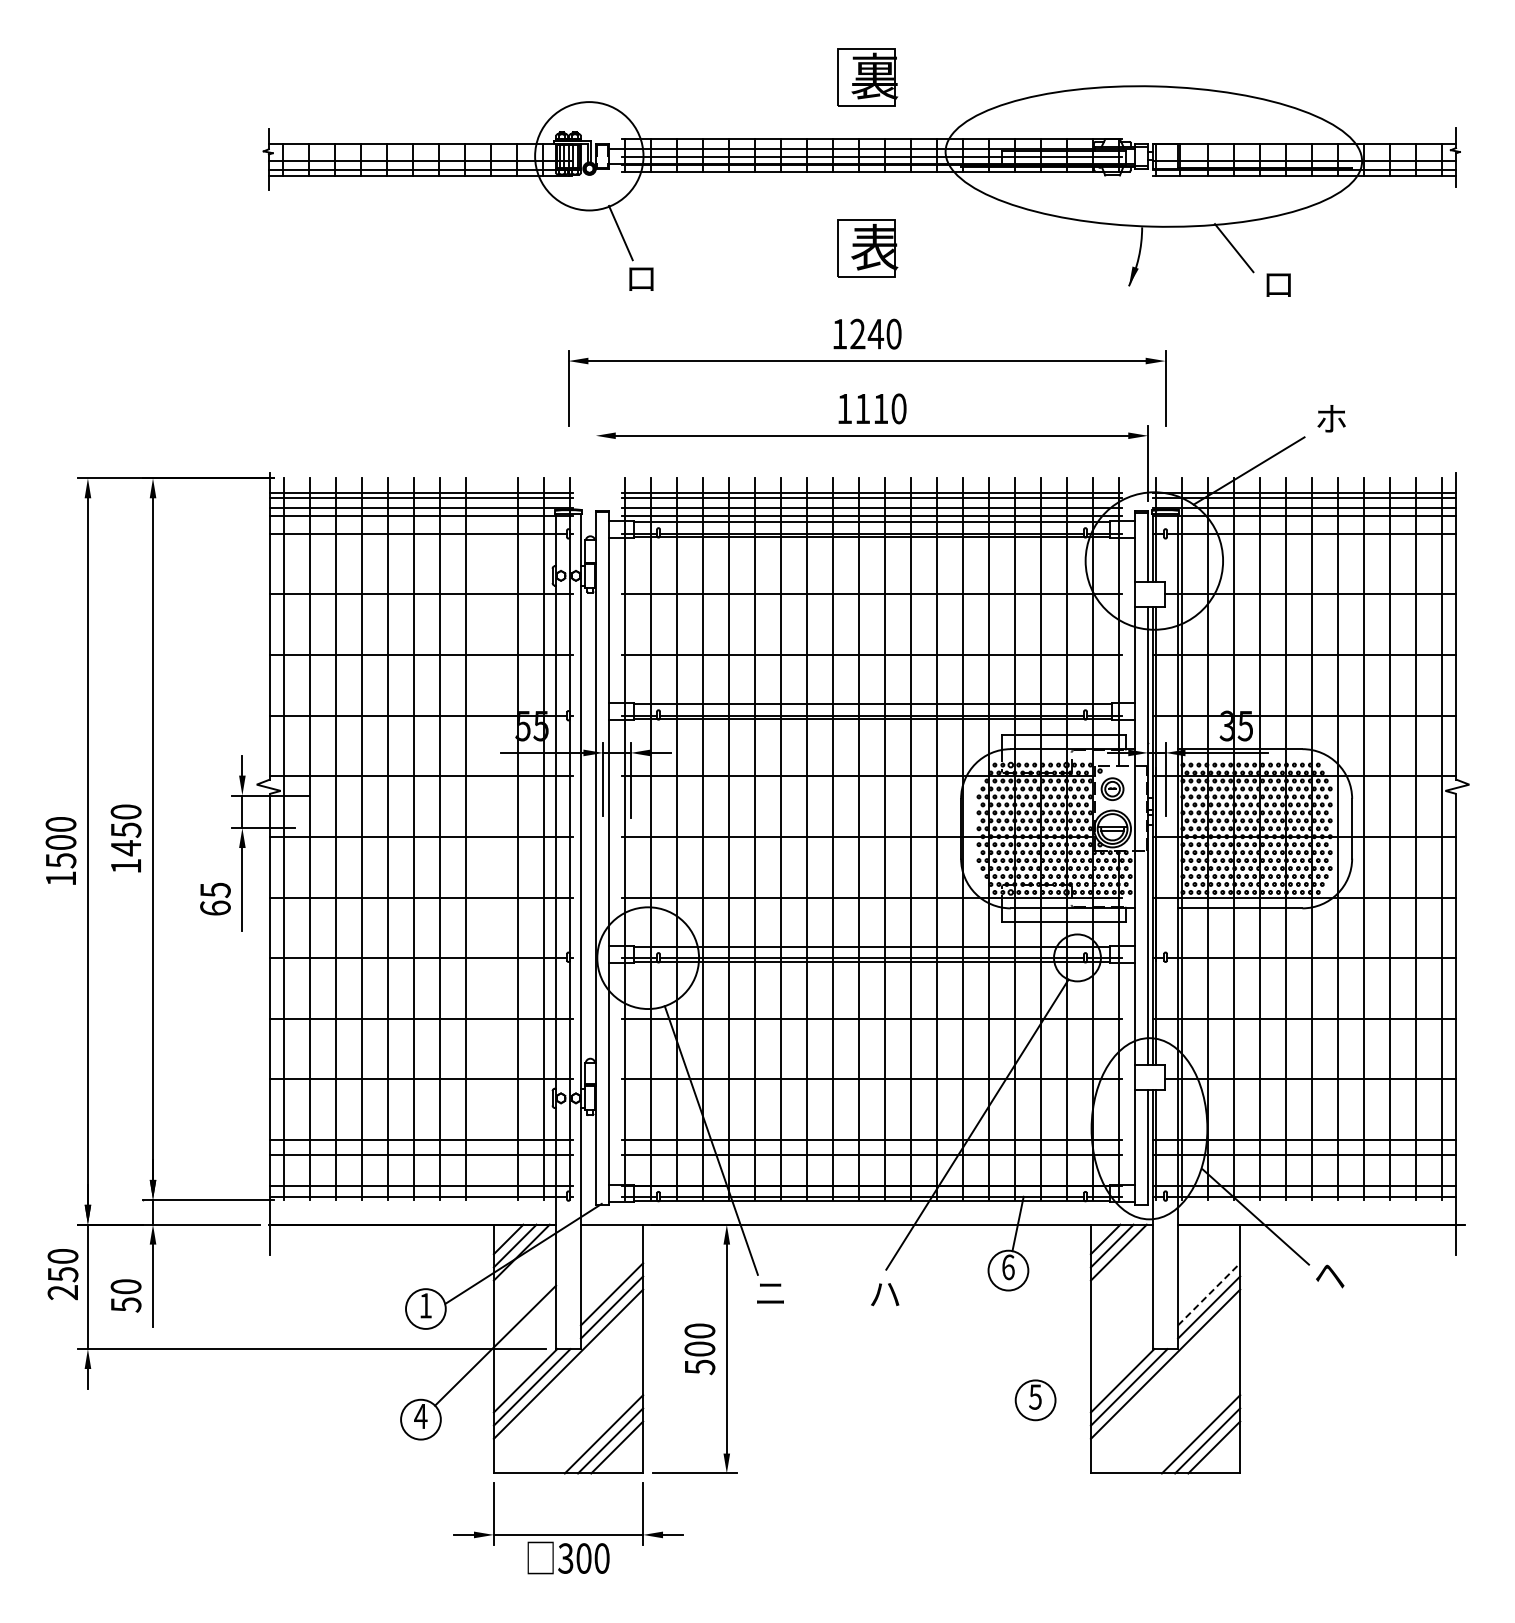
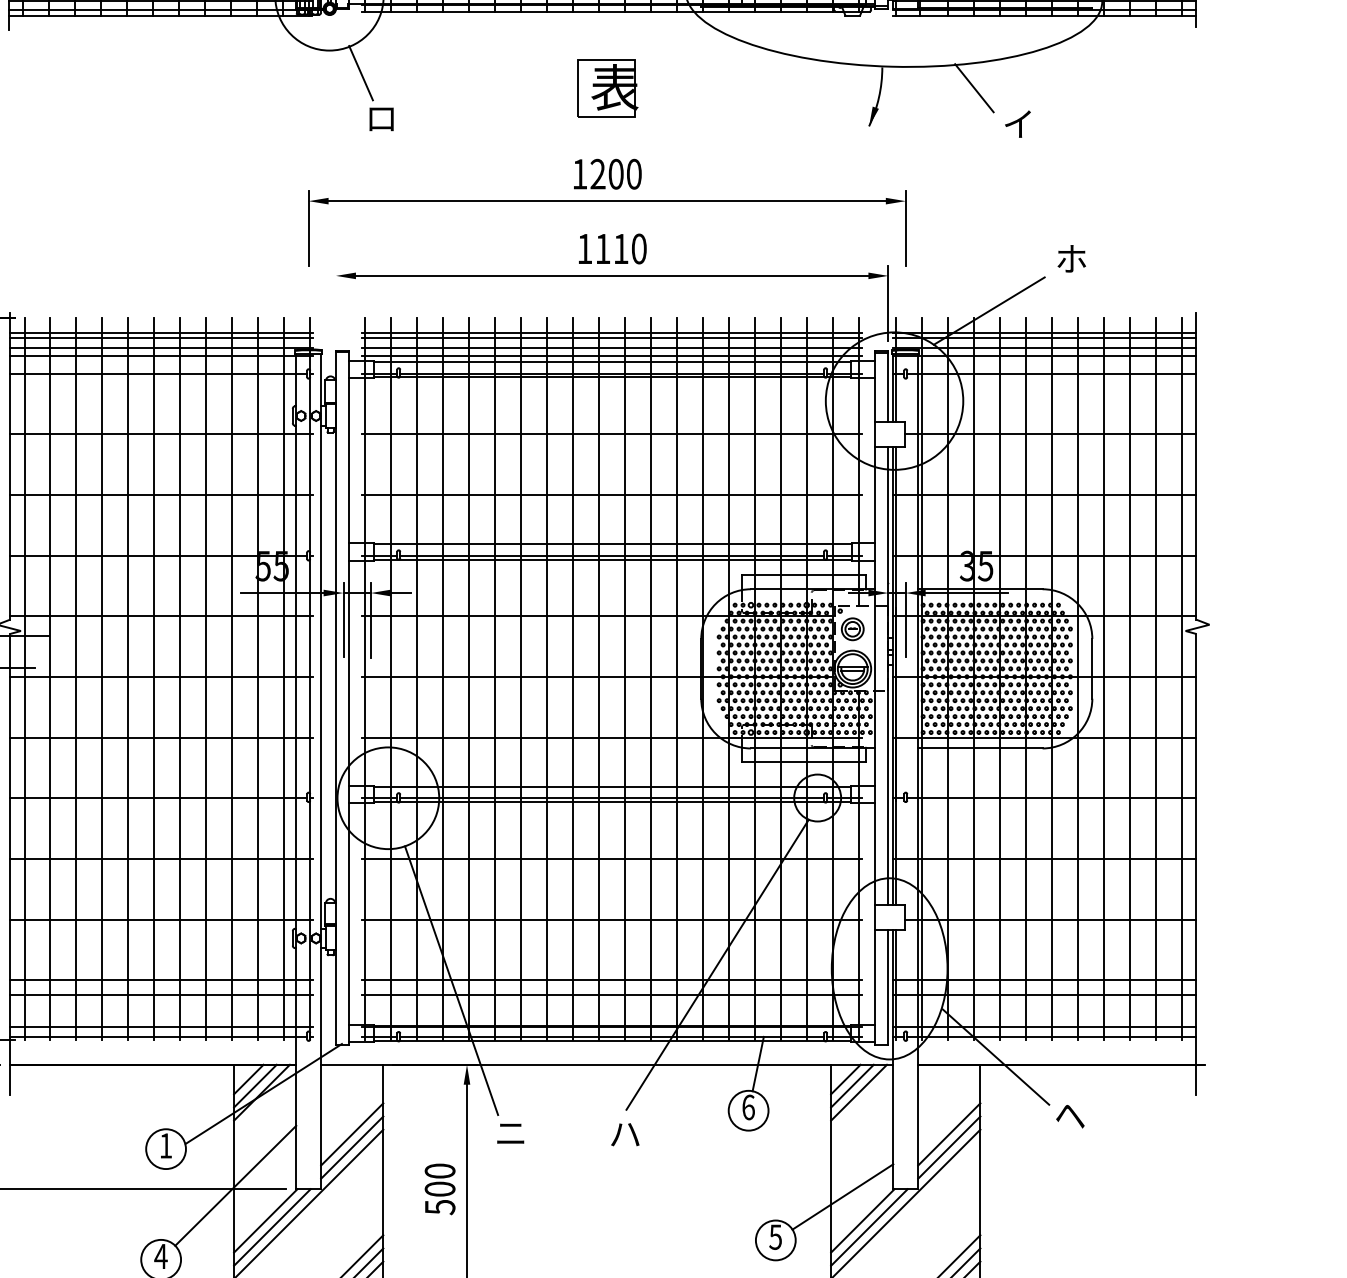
text: (1277, 283) -> (1017, 123), ロ -> イ
text: (875, 333) -> (615, 173), 1240 -> 1200
line: (492, 838) -> (232, 678), added
line: (1209, 1294) -> (949, 1134), dashed -> solid
line: (1102, 1356) -> (842, 1196), added

